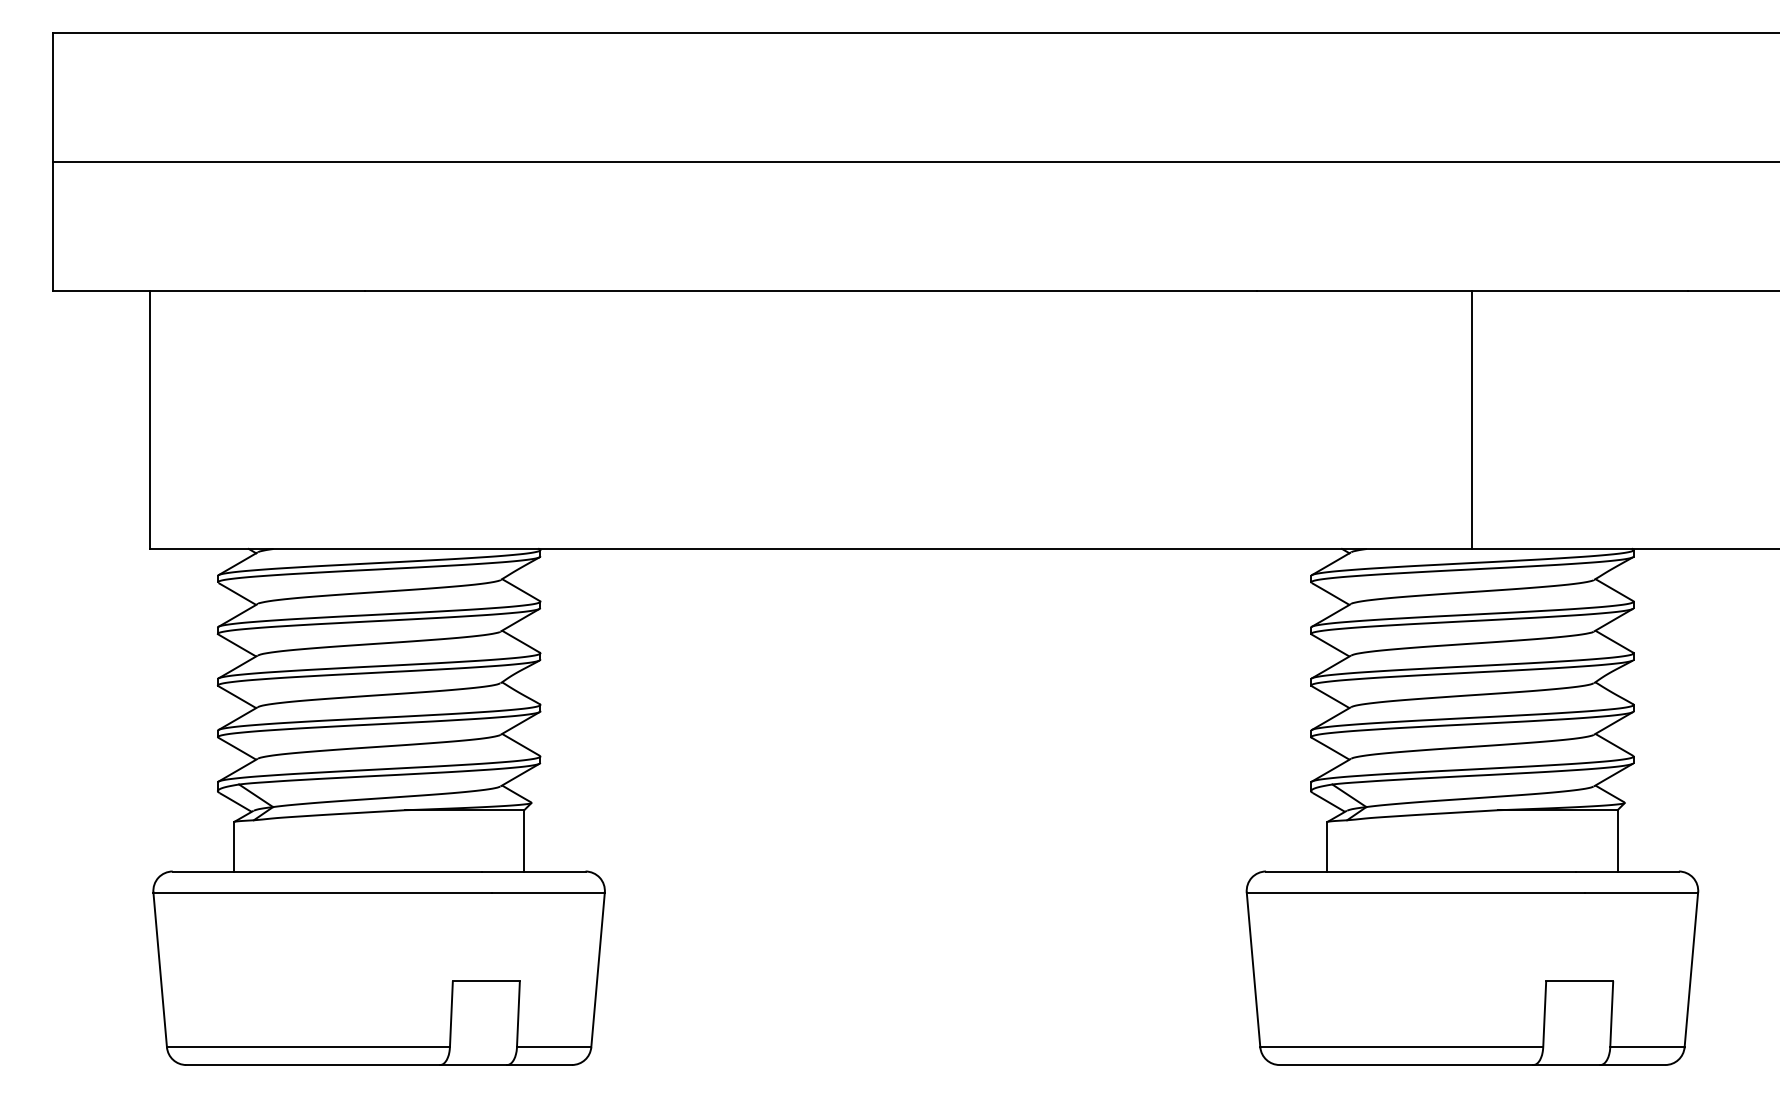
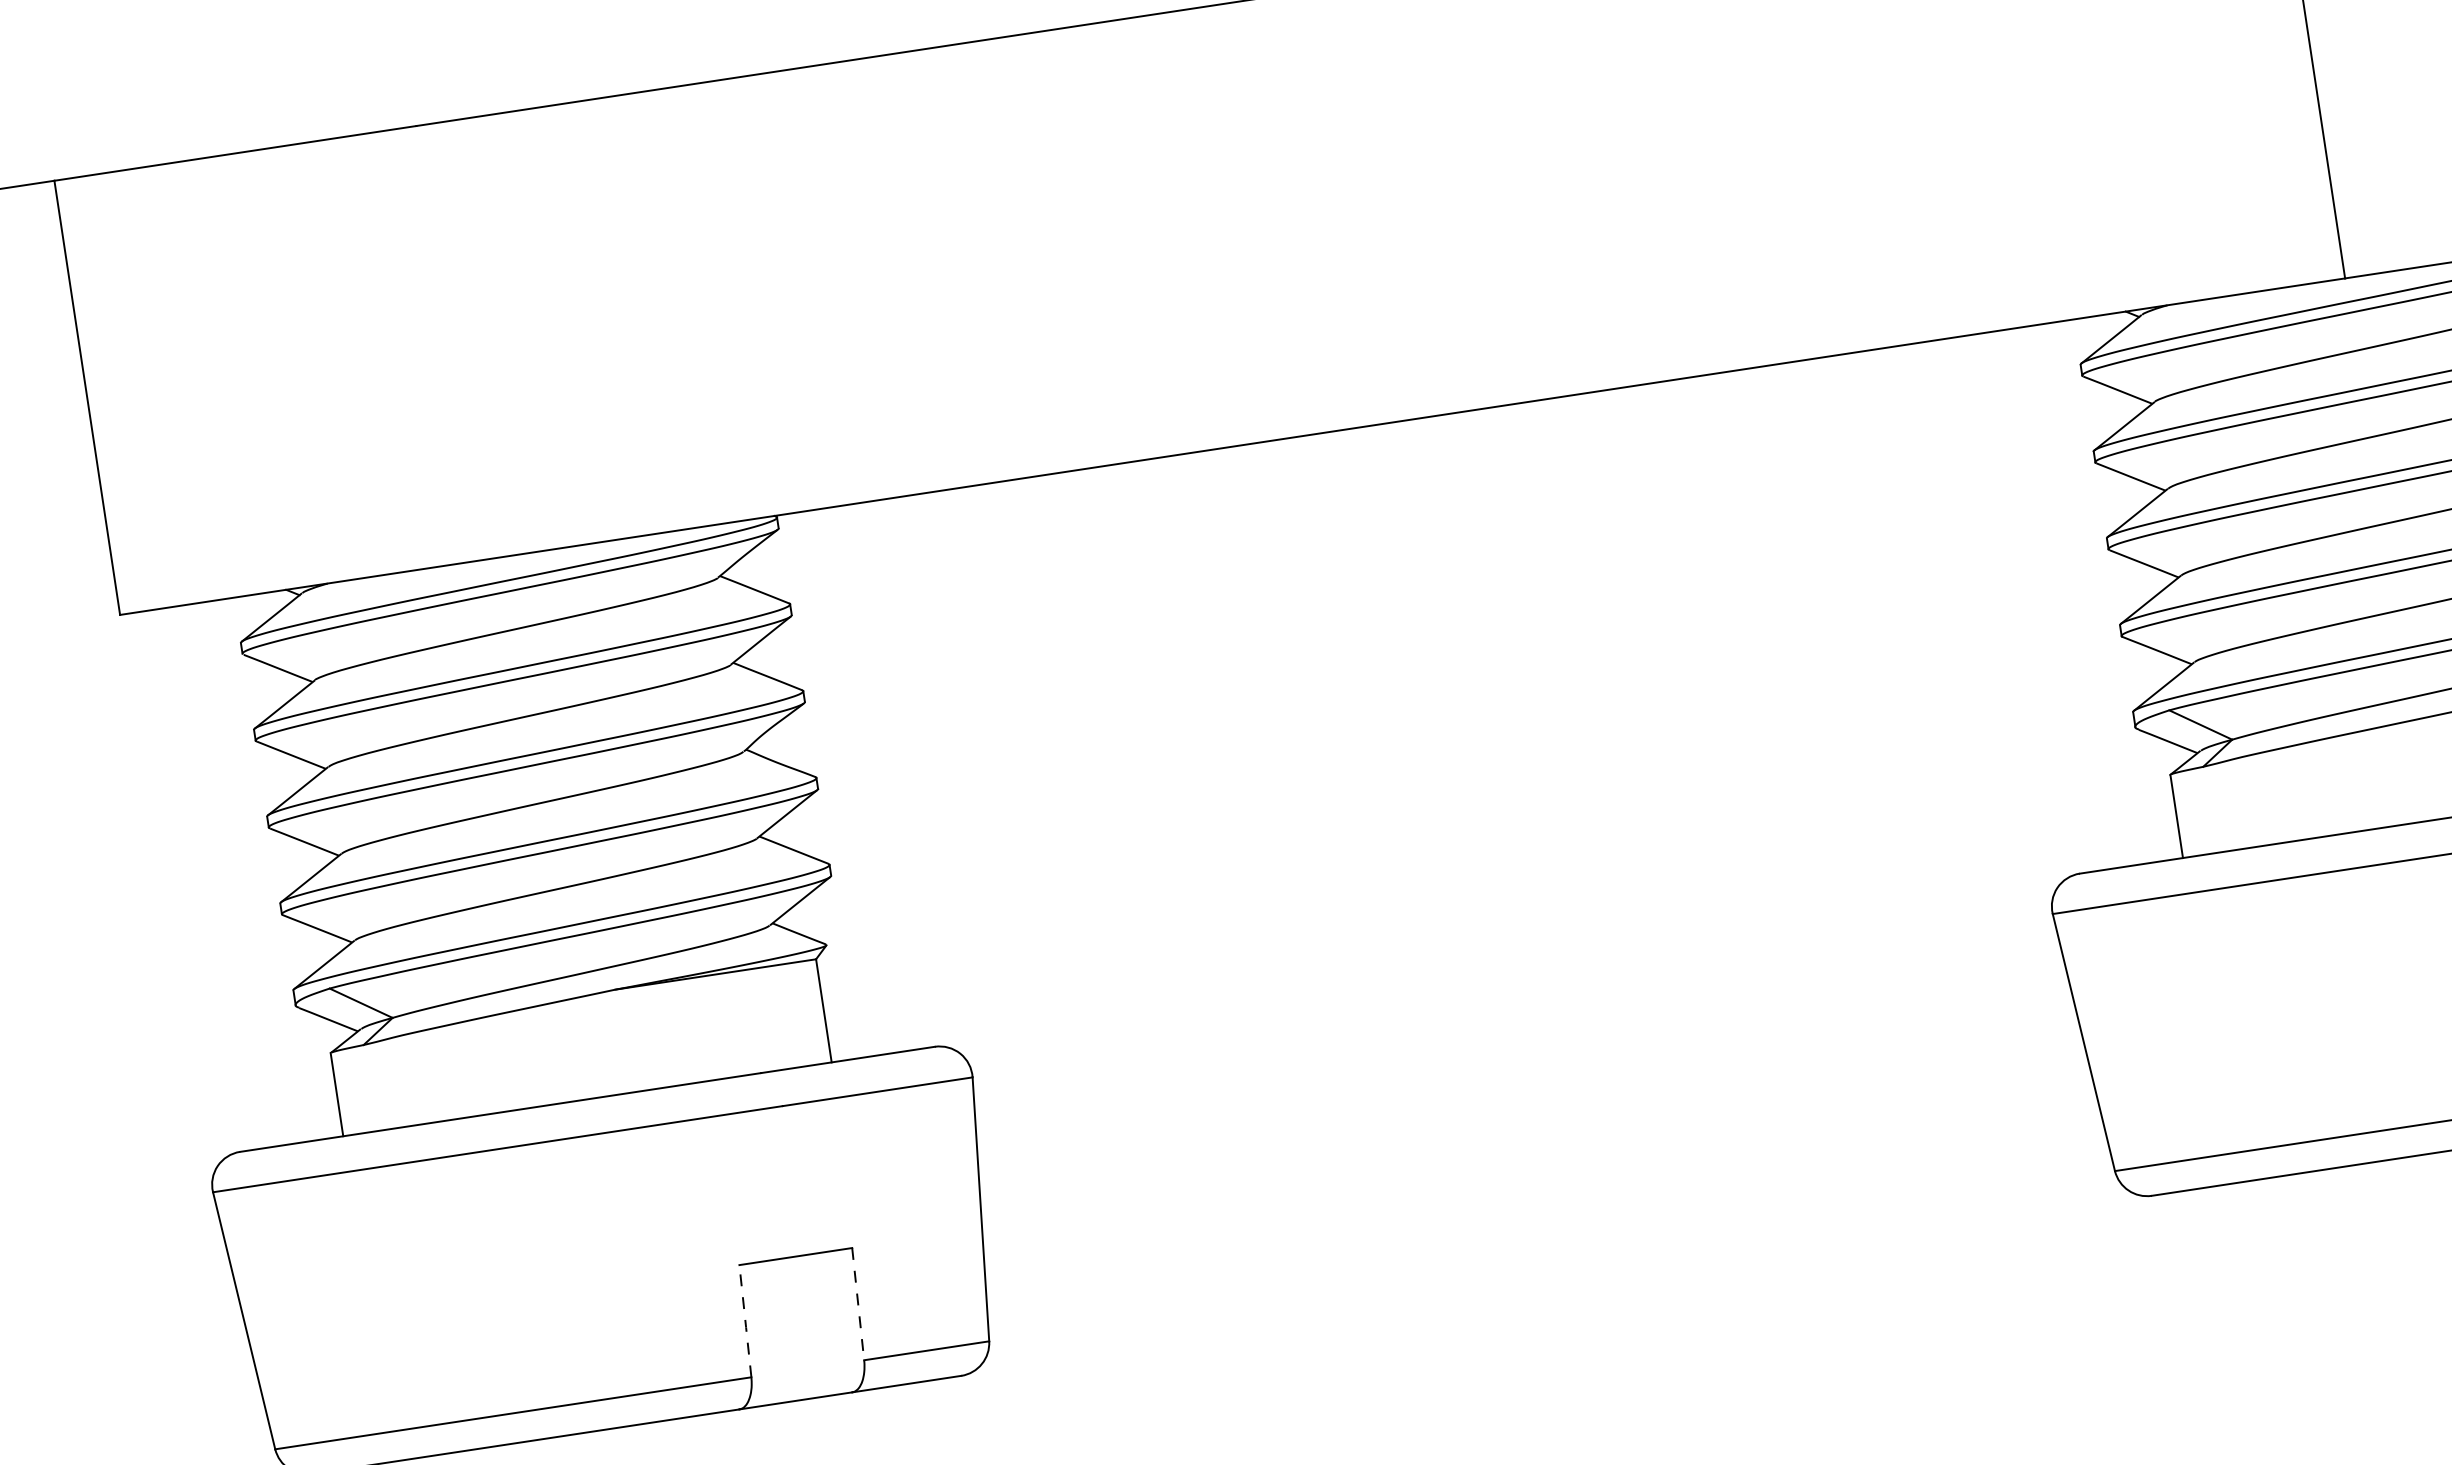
line: (451, 1015) -> (745, 1323), solid -> dashed
line: (518, 1015) -> (858, 1306), solid -> dashed

